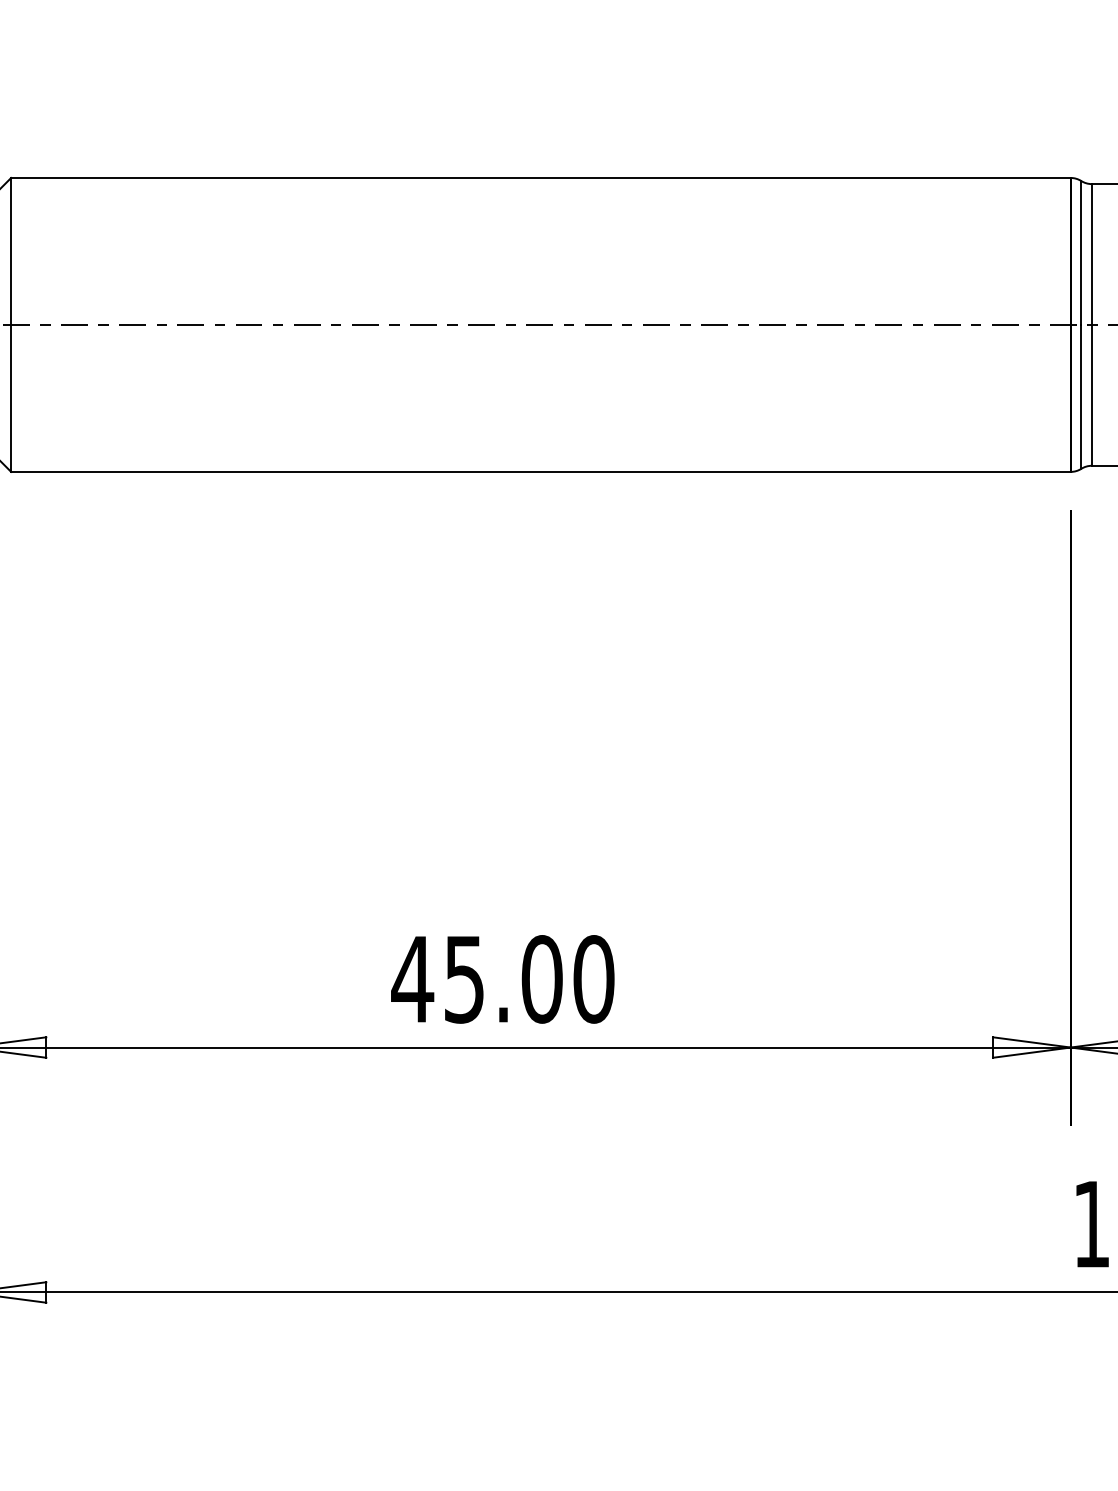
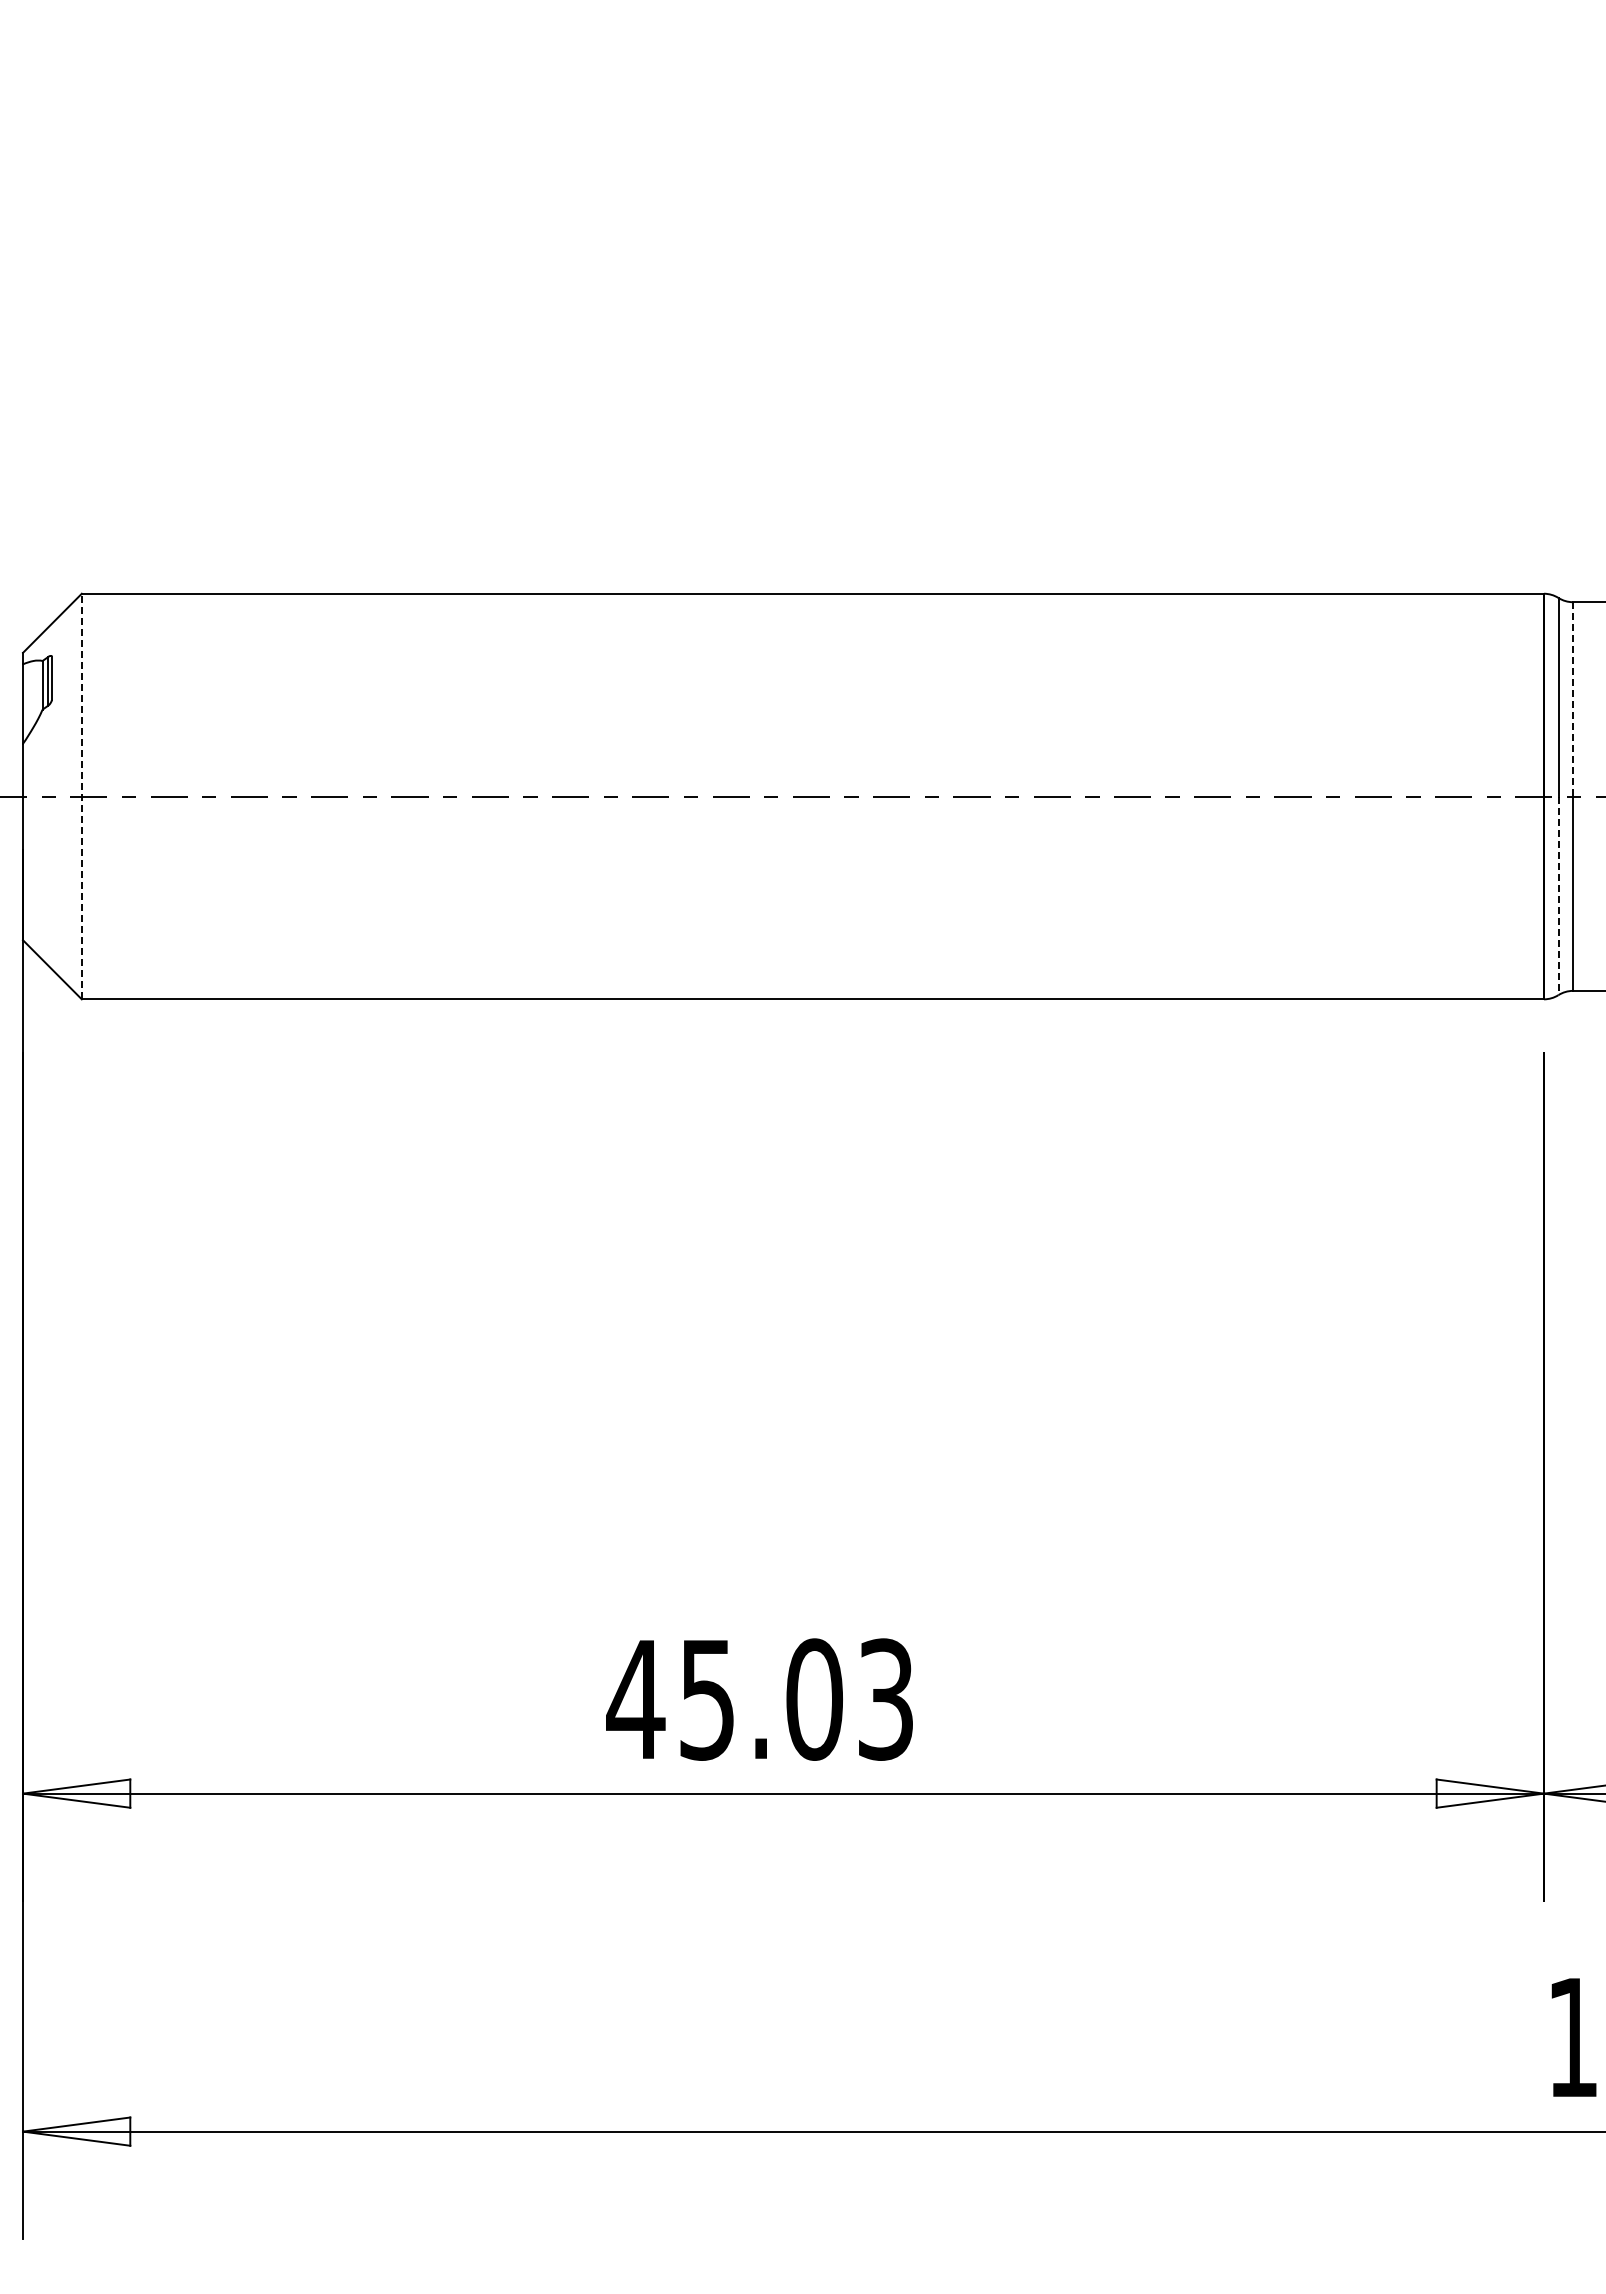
line: (1092, 254) -> (1573, 699), solid -> dashed
line: (10, 324) -> (81, 796), solid -> dashed
line: (1081, 397) -> (1558, 896), solid -> dashed
text: (594, 979) -> (886, 1699), 45.00 -> 45.03

